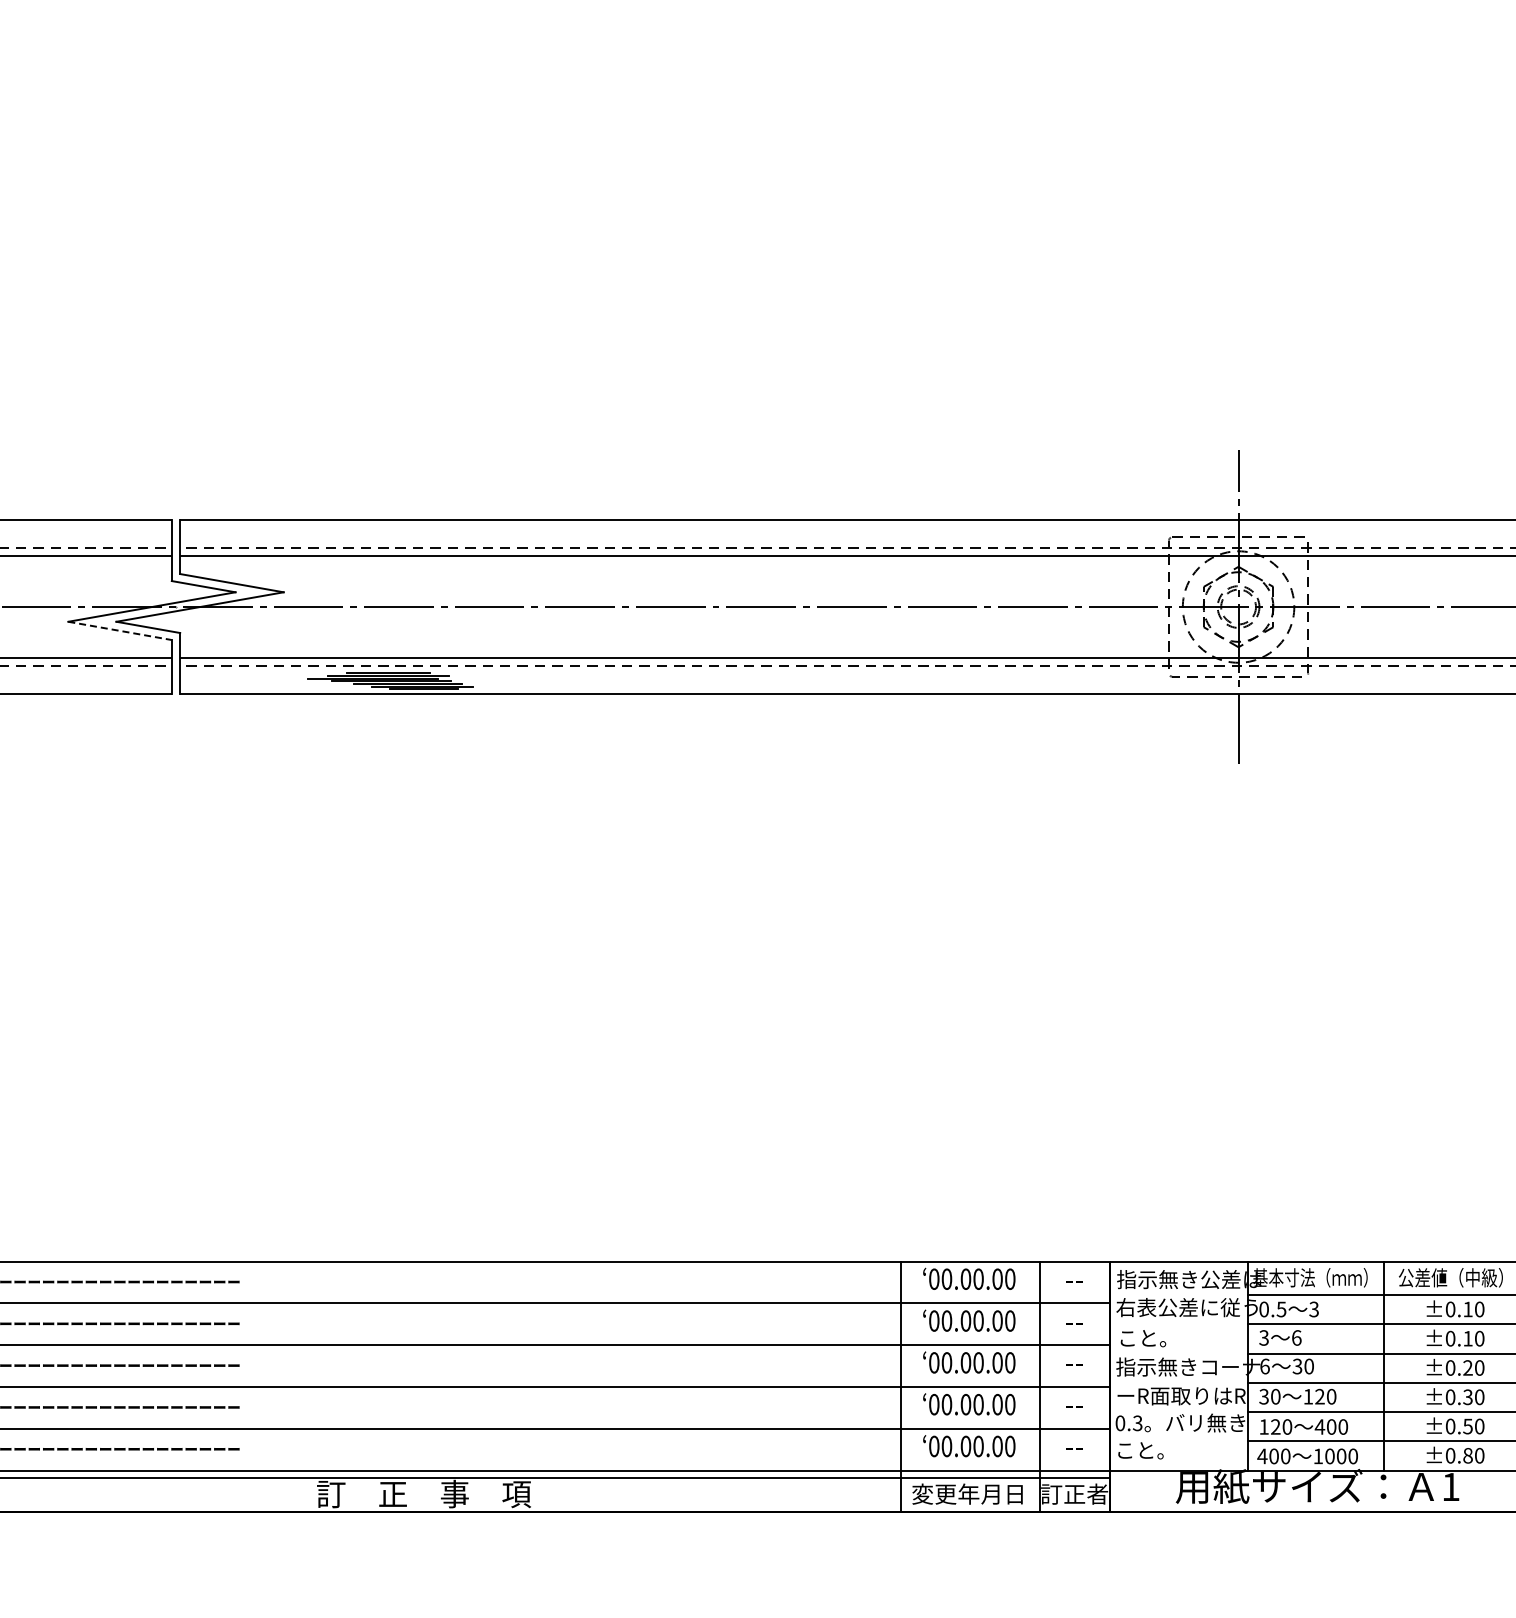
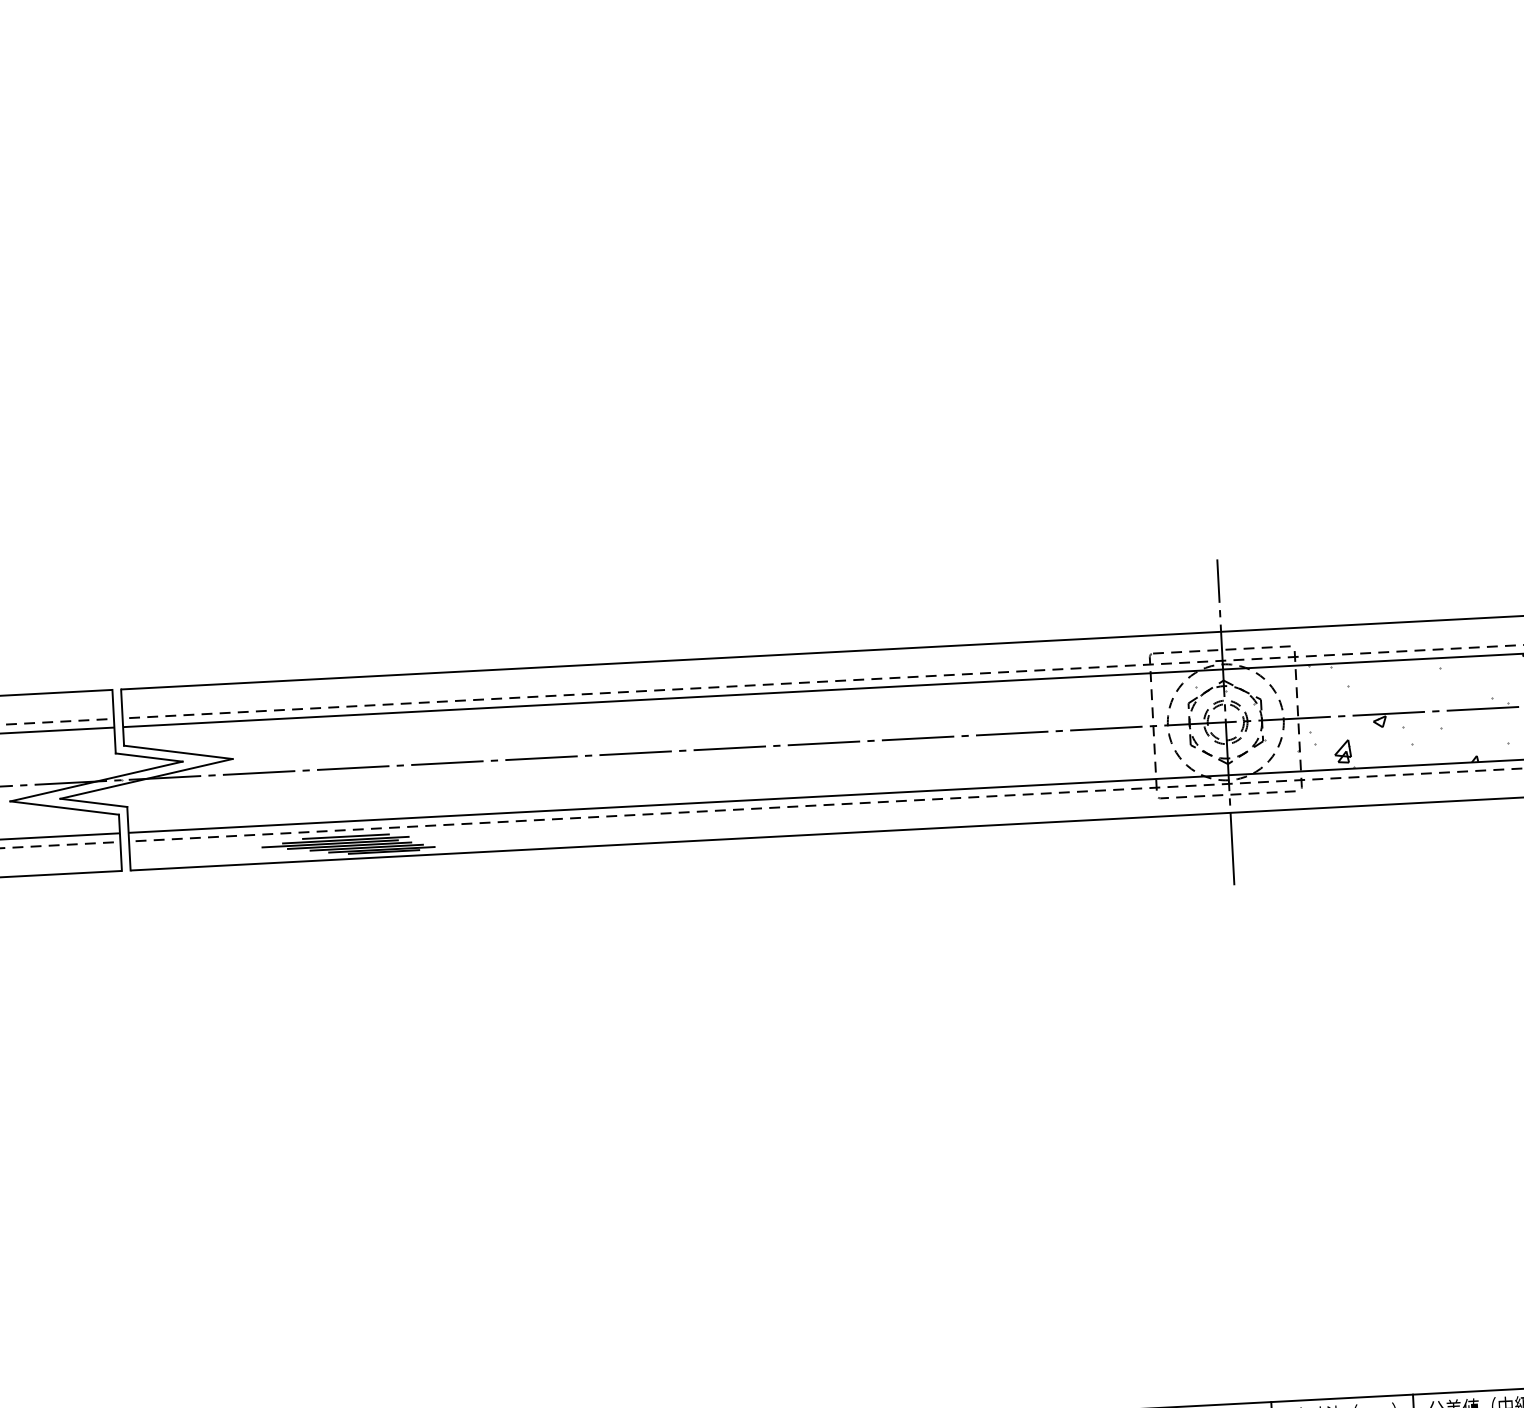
hatch: (1360, 607) -> (1352, 716), added
line: (120, 630) -> (65, 807), dashed -> solid

